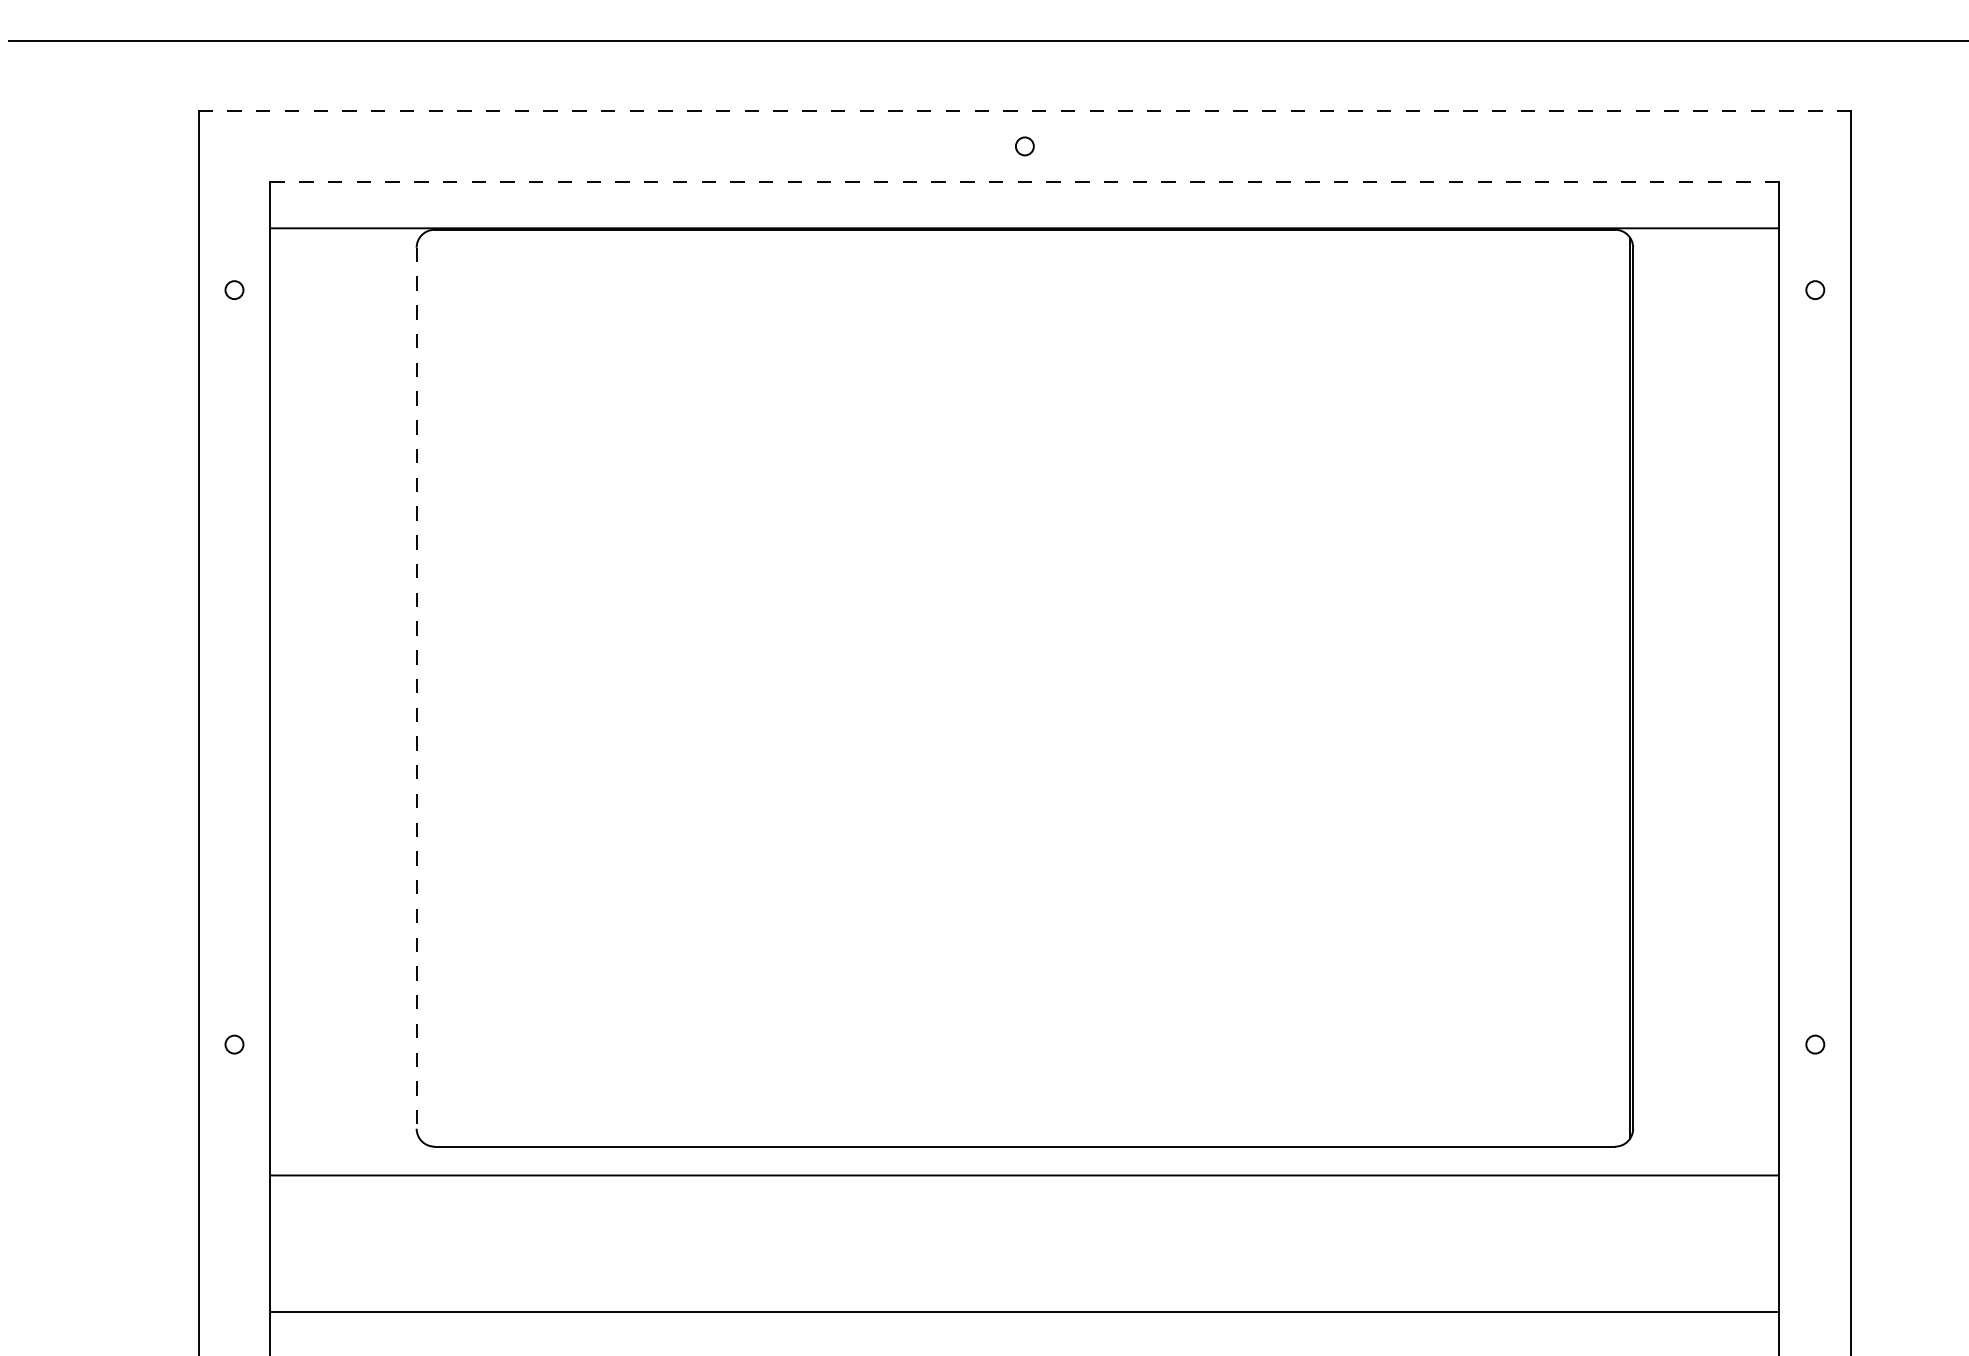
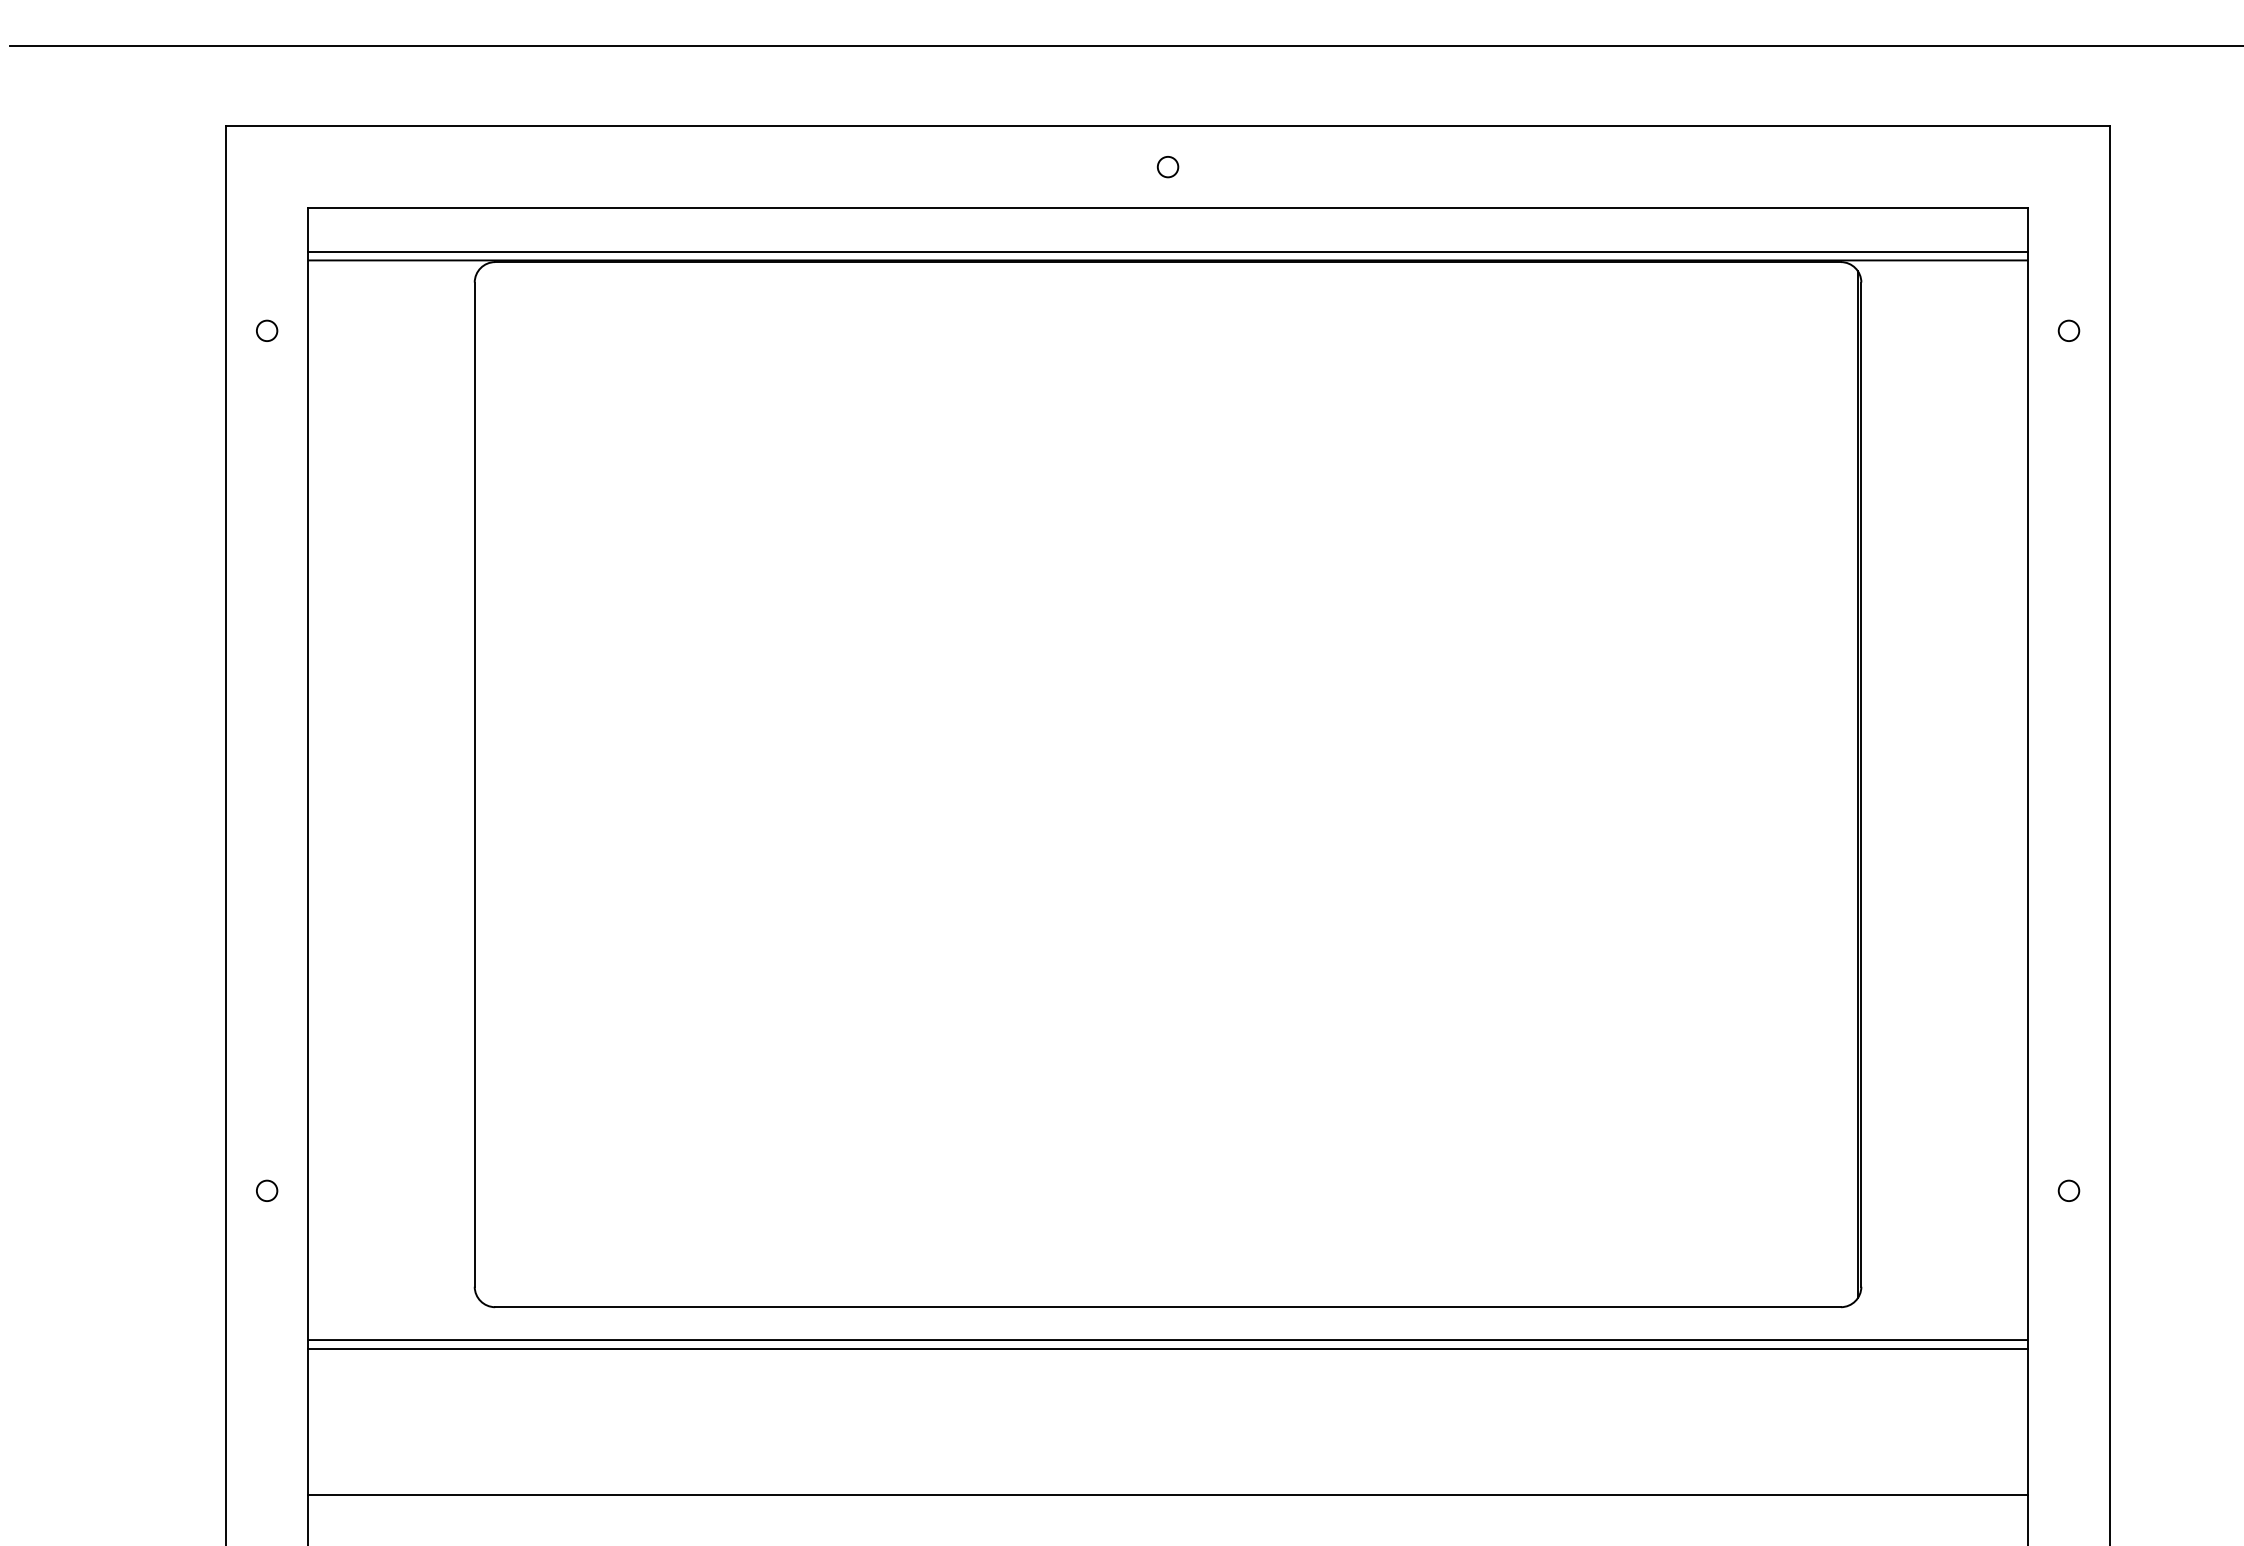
line: (1025, 110) -> (1168, 126), dashed -> solid
line: (1025, 182) -> (1168, 208), dashed -> solid
line: (1025, 220) -> (1168, 251), added
line: (416, 688) -> (474, 785), dashed -> solid
line: (1025, 1182) -> (1168, 1348), added

